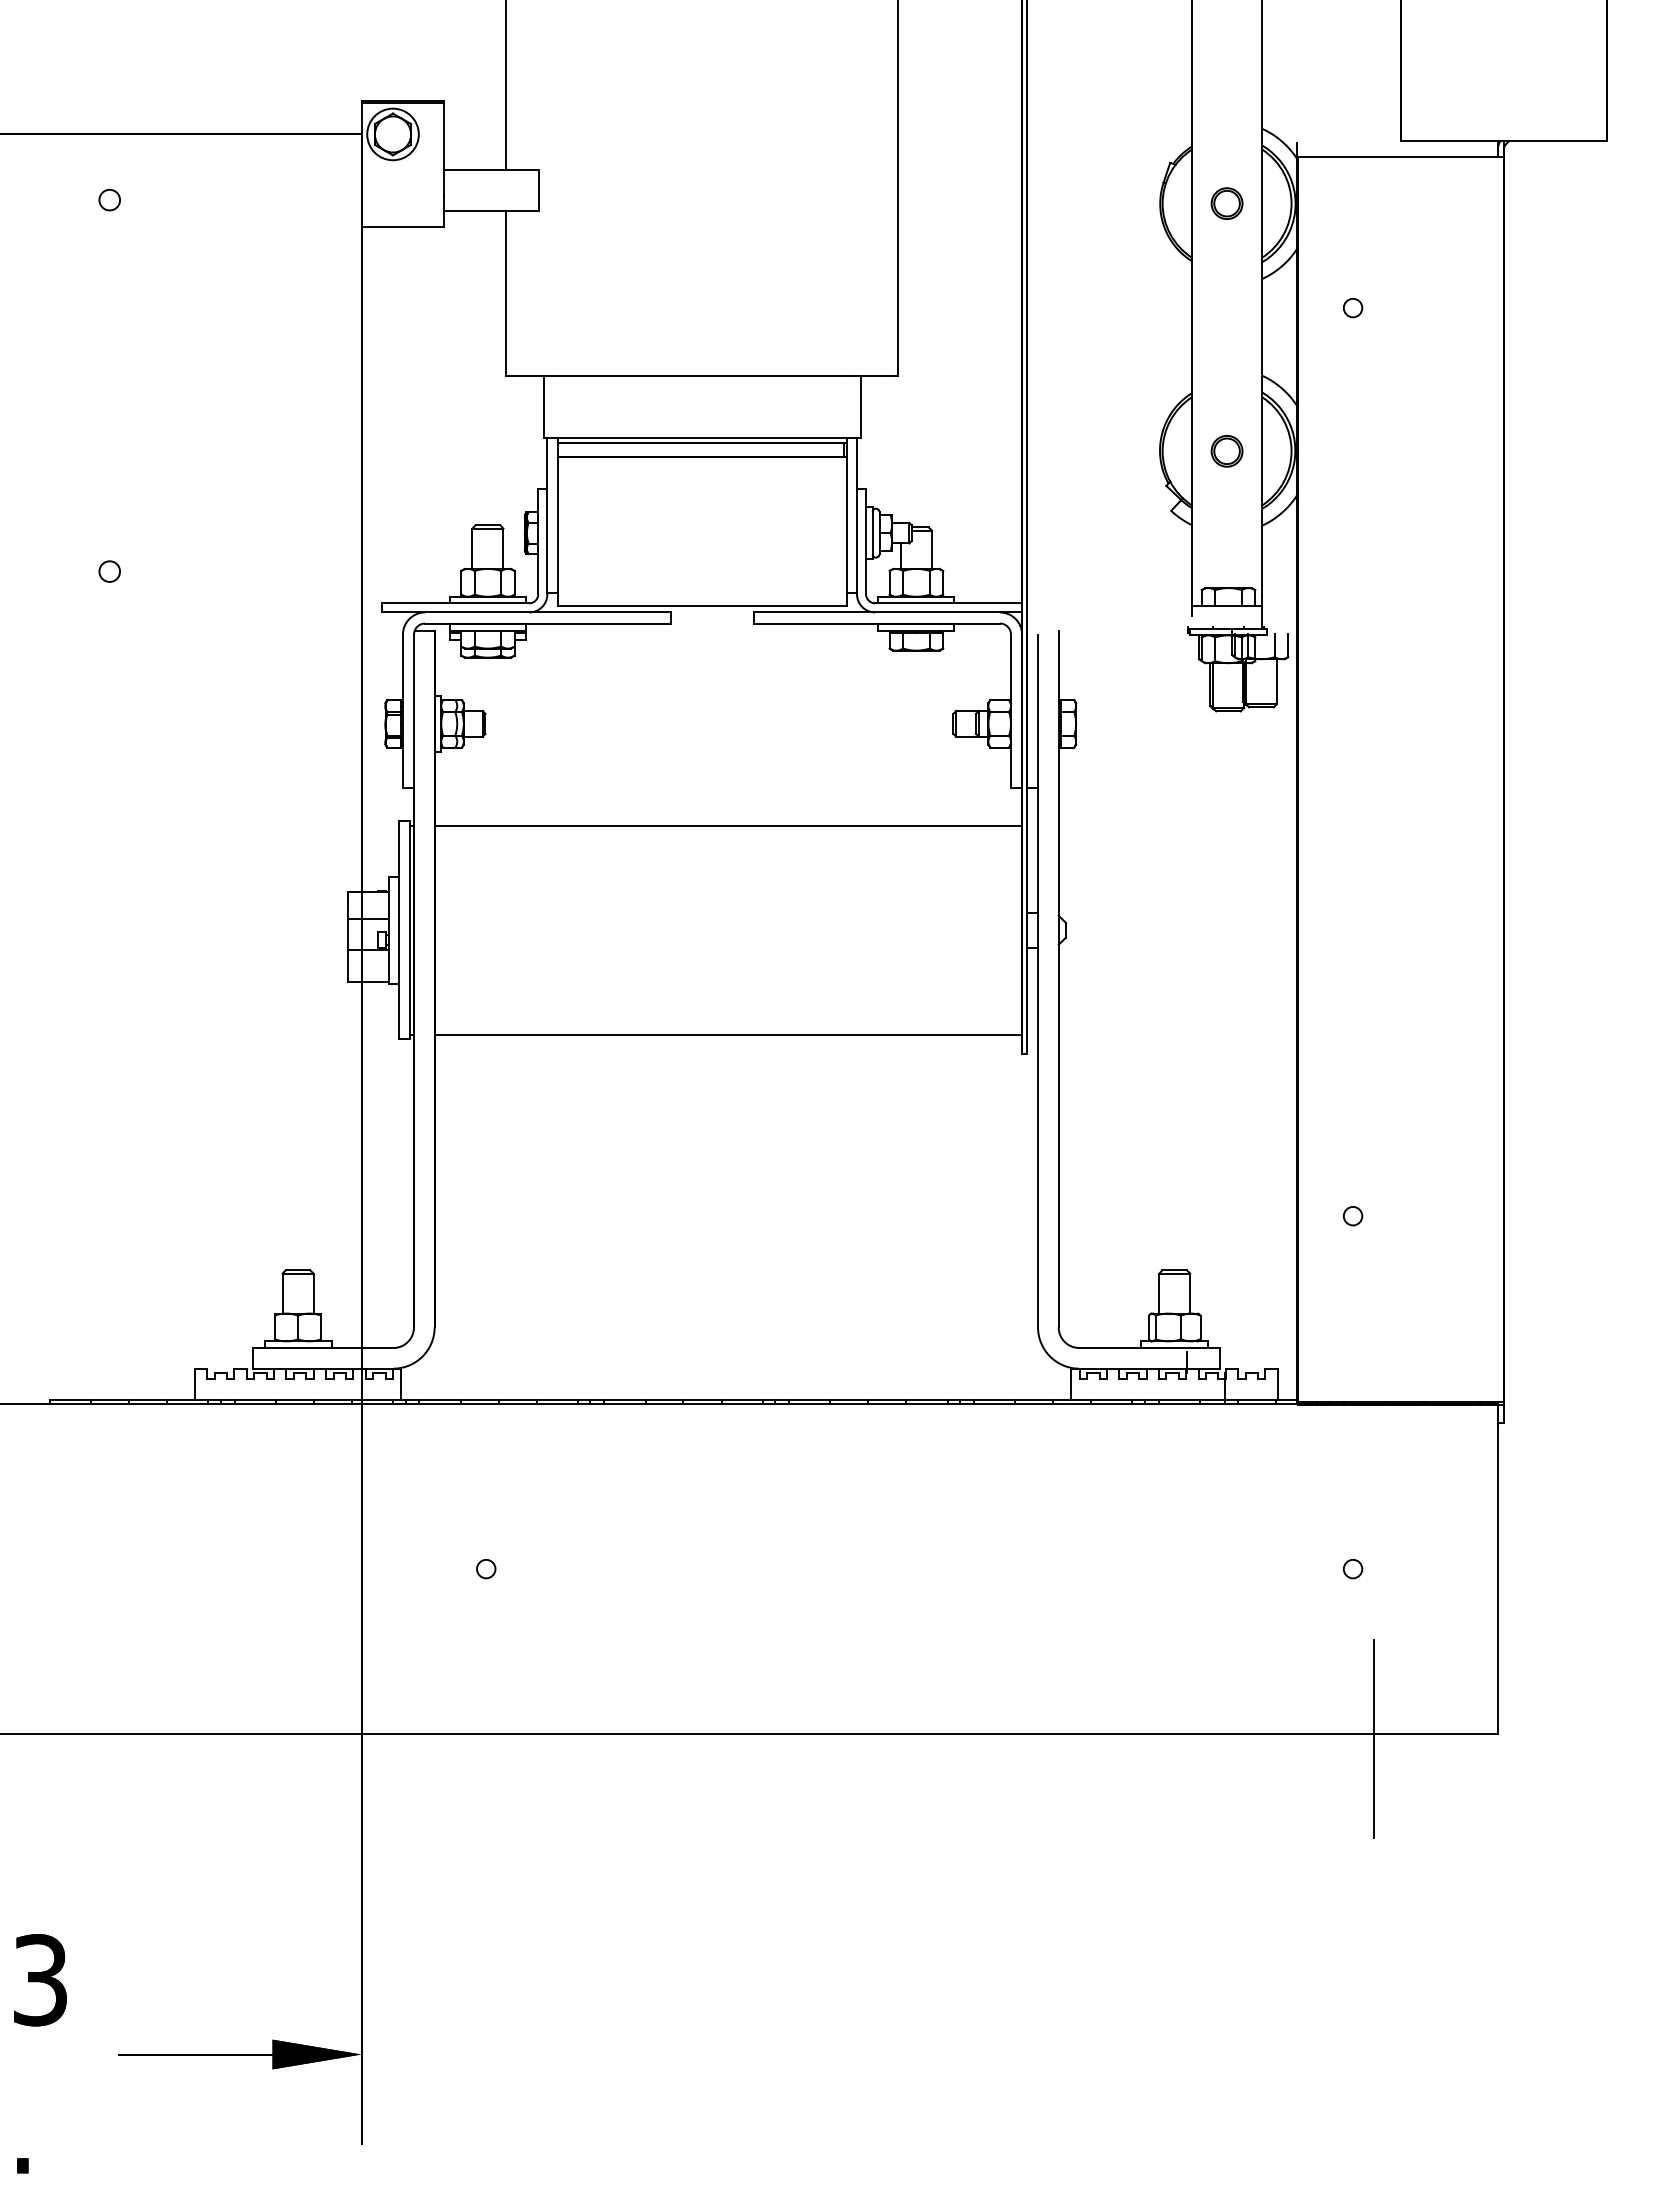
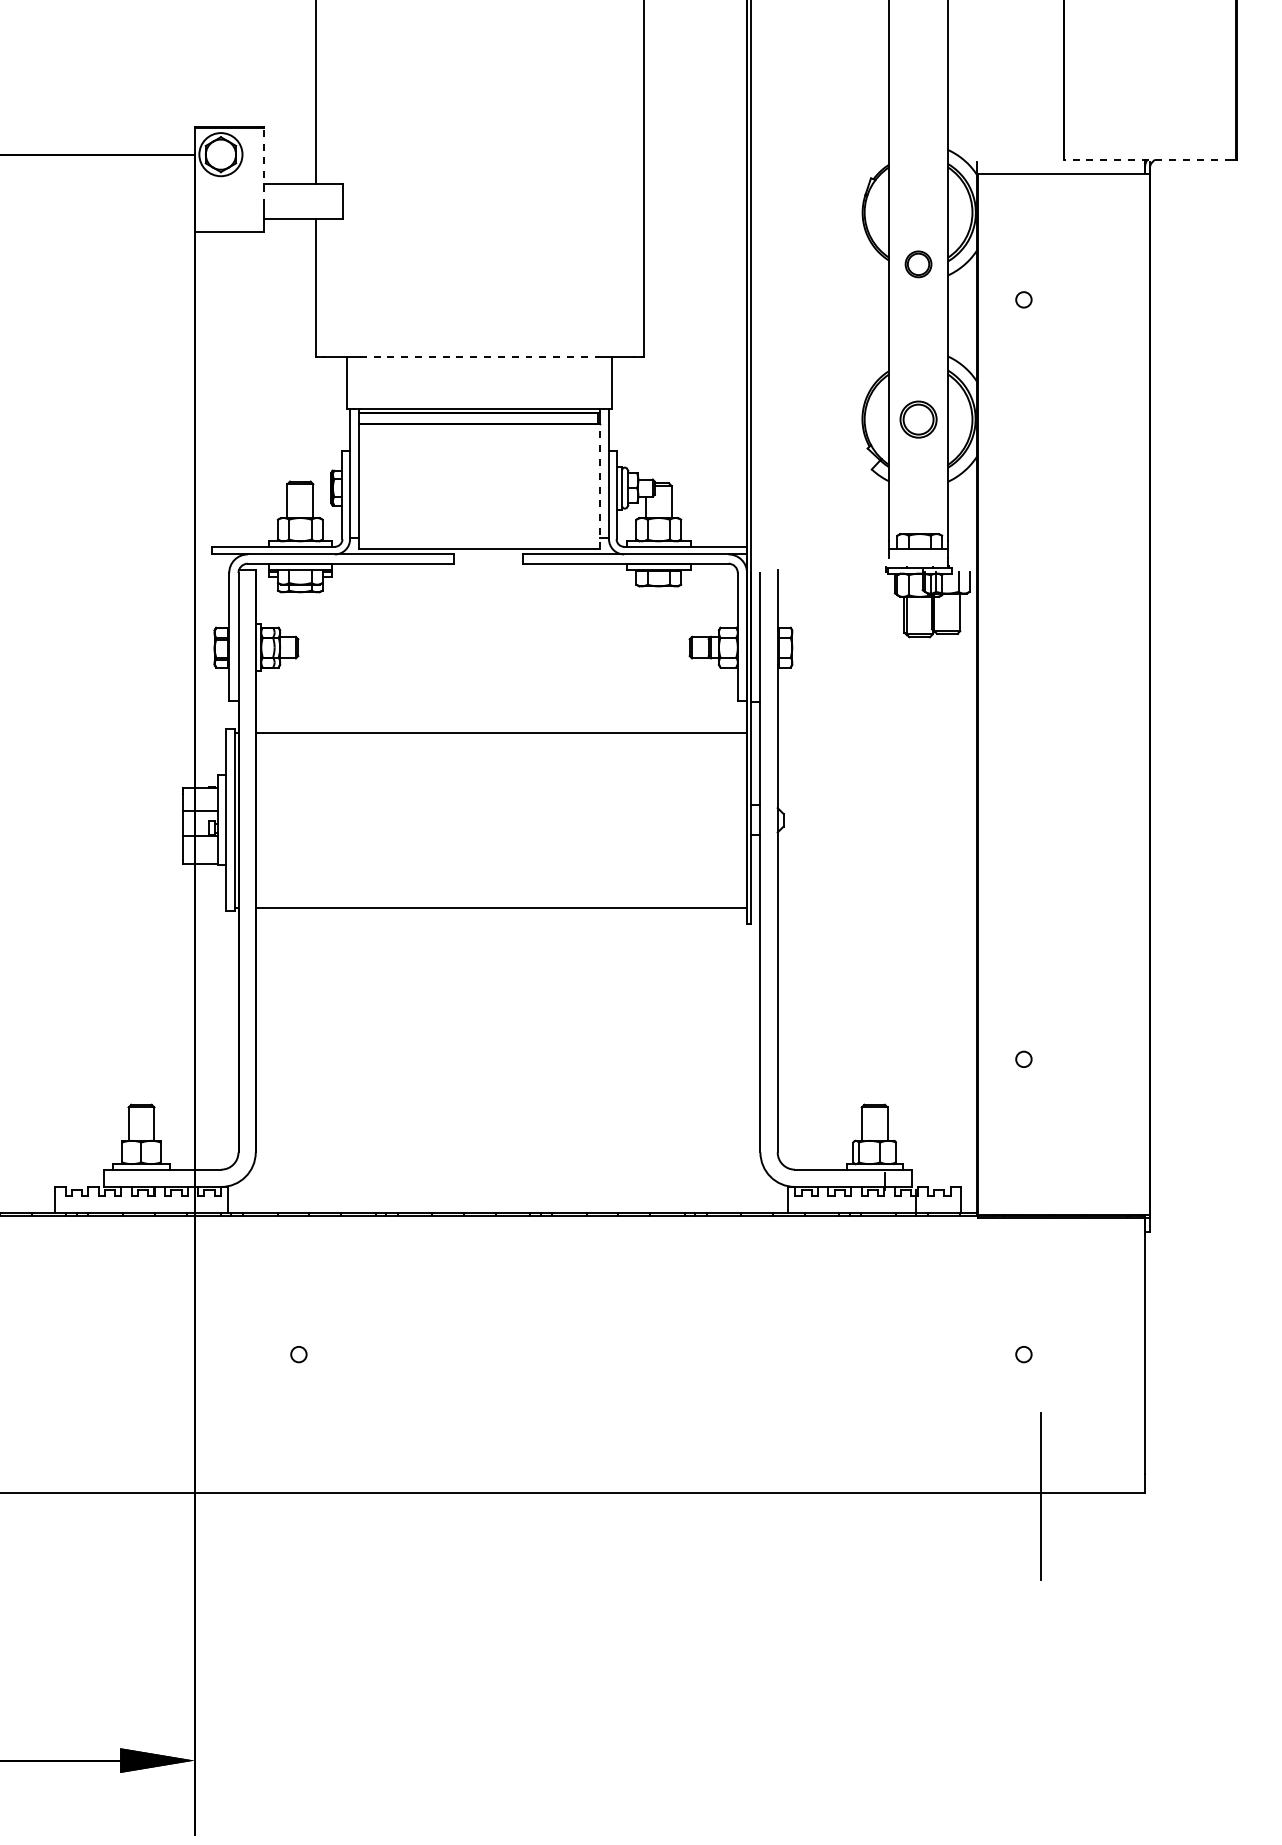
line: (1500, 141) -> (1147, 160), solid -> dashed
line: (444, 148) -> (264, 166), solid -> dashed
part: (1226, 203) -> (918, 264), moved
line: (701, 376) -> (478, 357), solid -> dashed
part: (1226, 451) -> (918, 419), size x1.4
line: (846, 530) -> (600, 485), solid -> dashed

